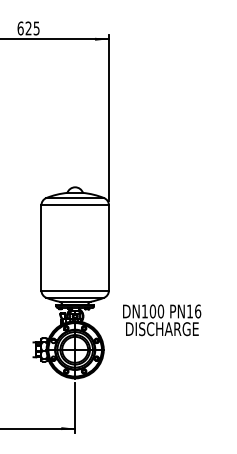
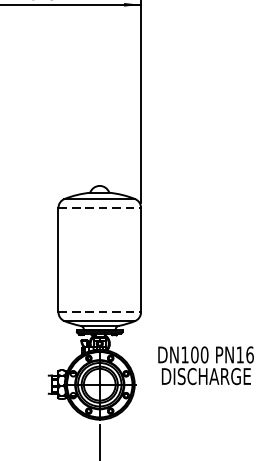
line: (75, 205) -> (100, 208), solid -> dashed
line: (75, 290) -> (100, 312), solid -> dashed
text: (162, 320) -> (206, 365), moved

